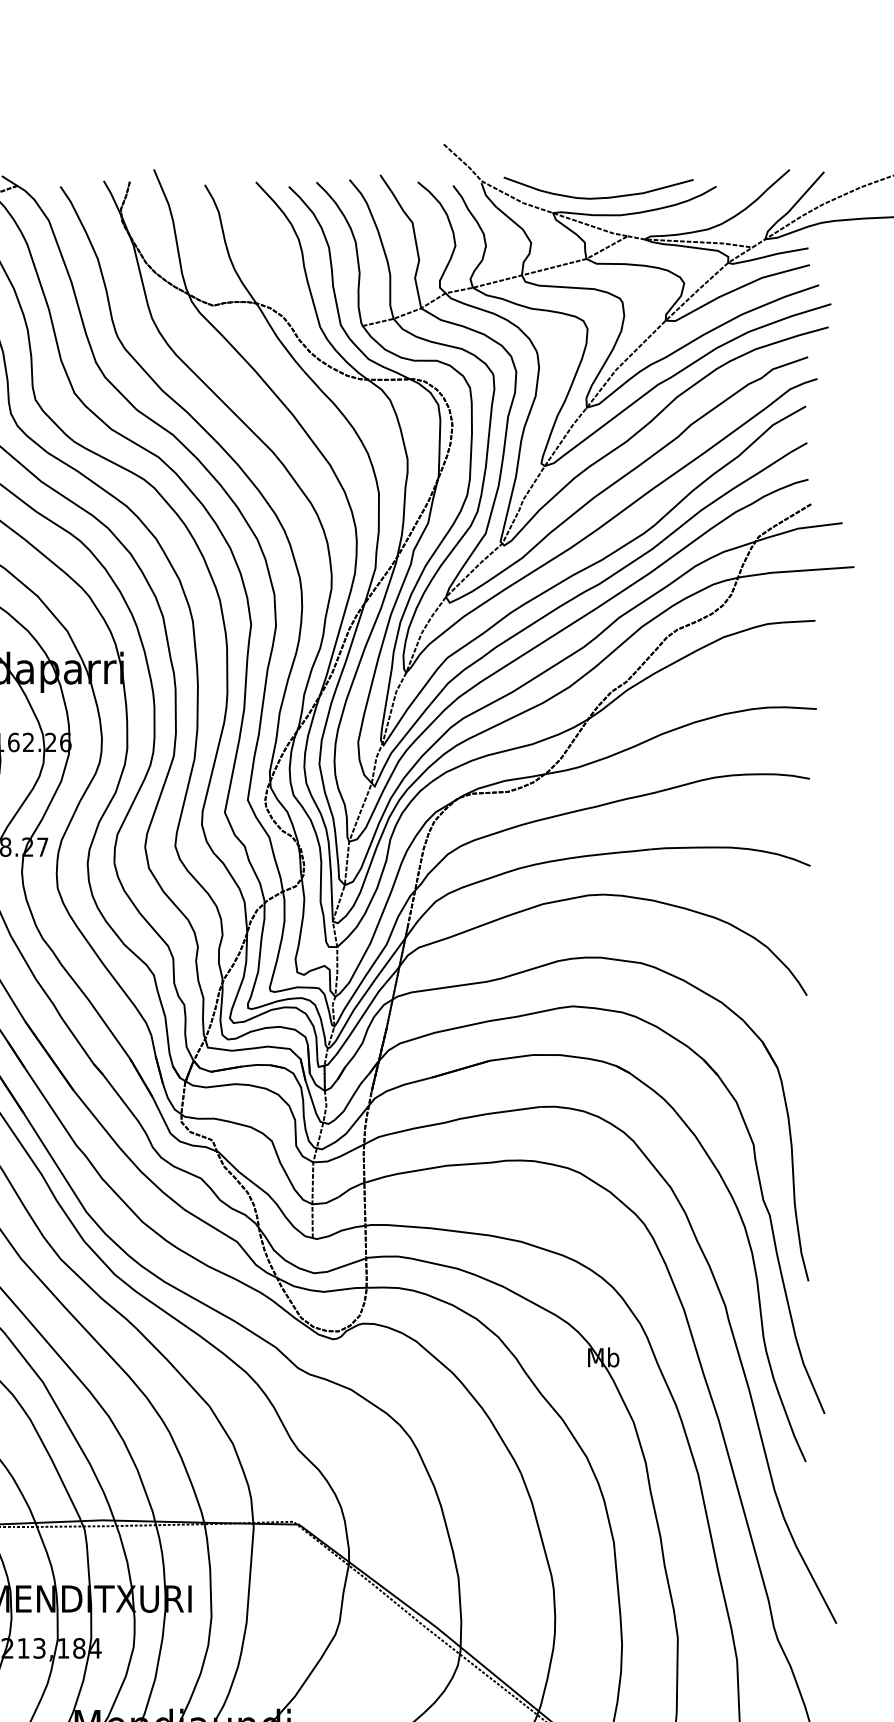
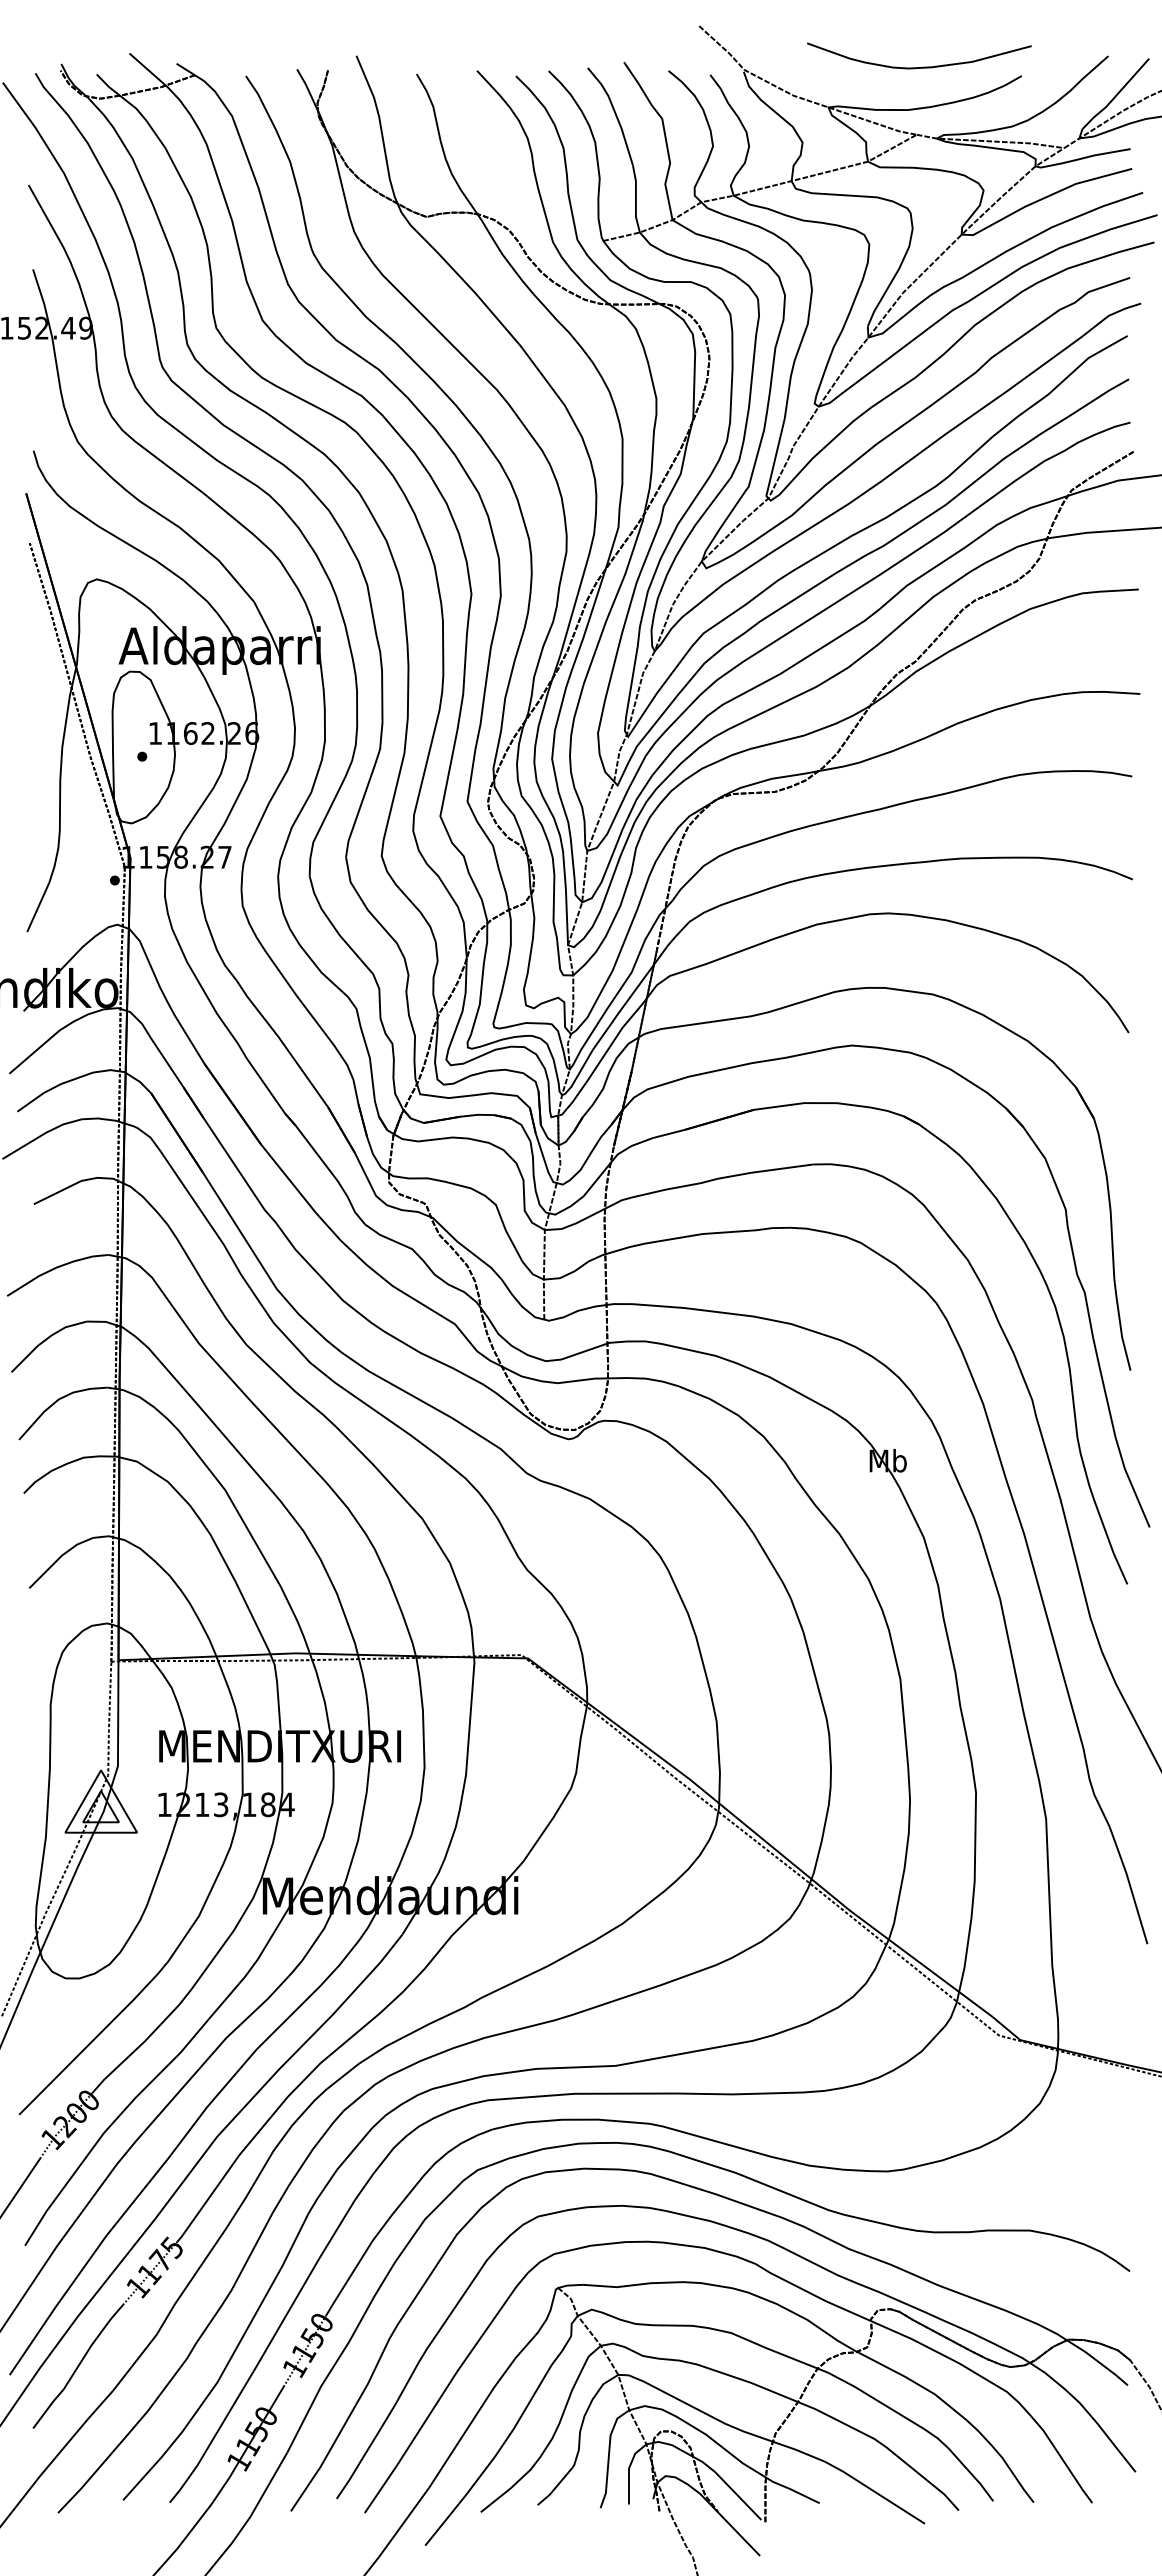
curve: (601, 197) -> (922, 66), moved

